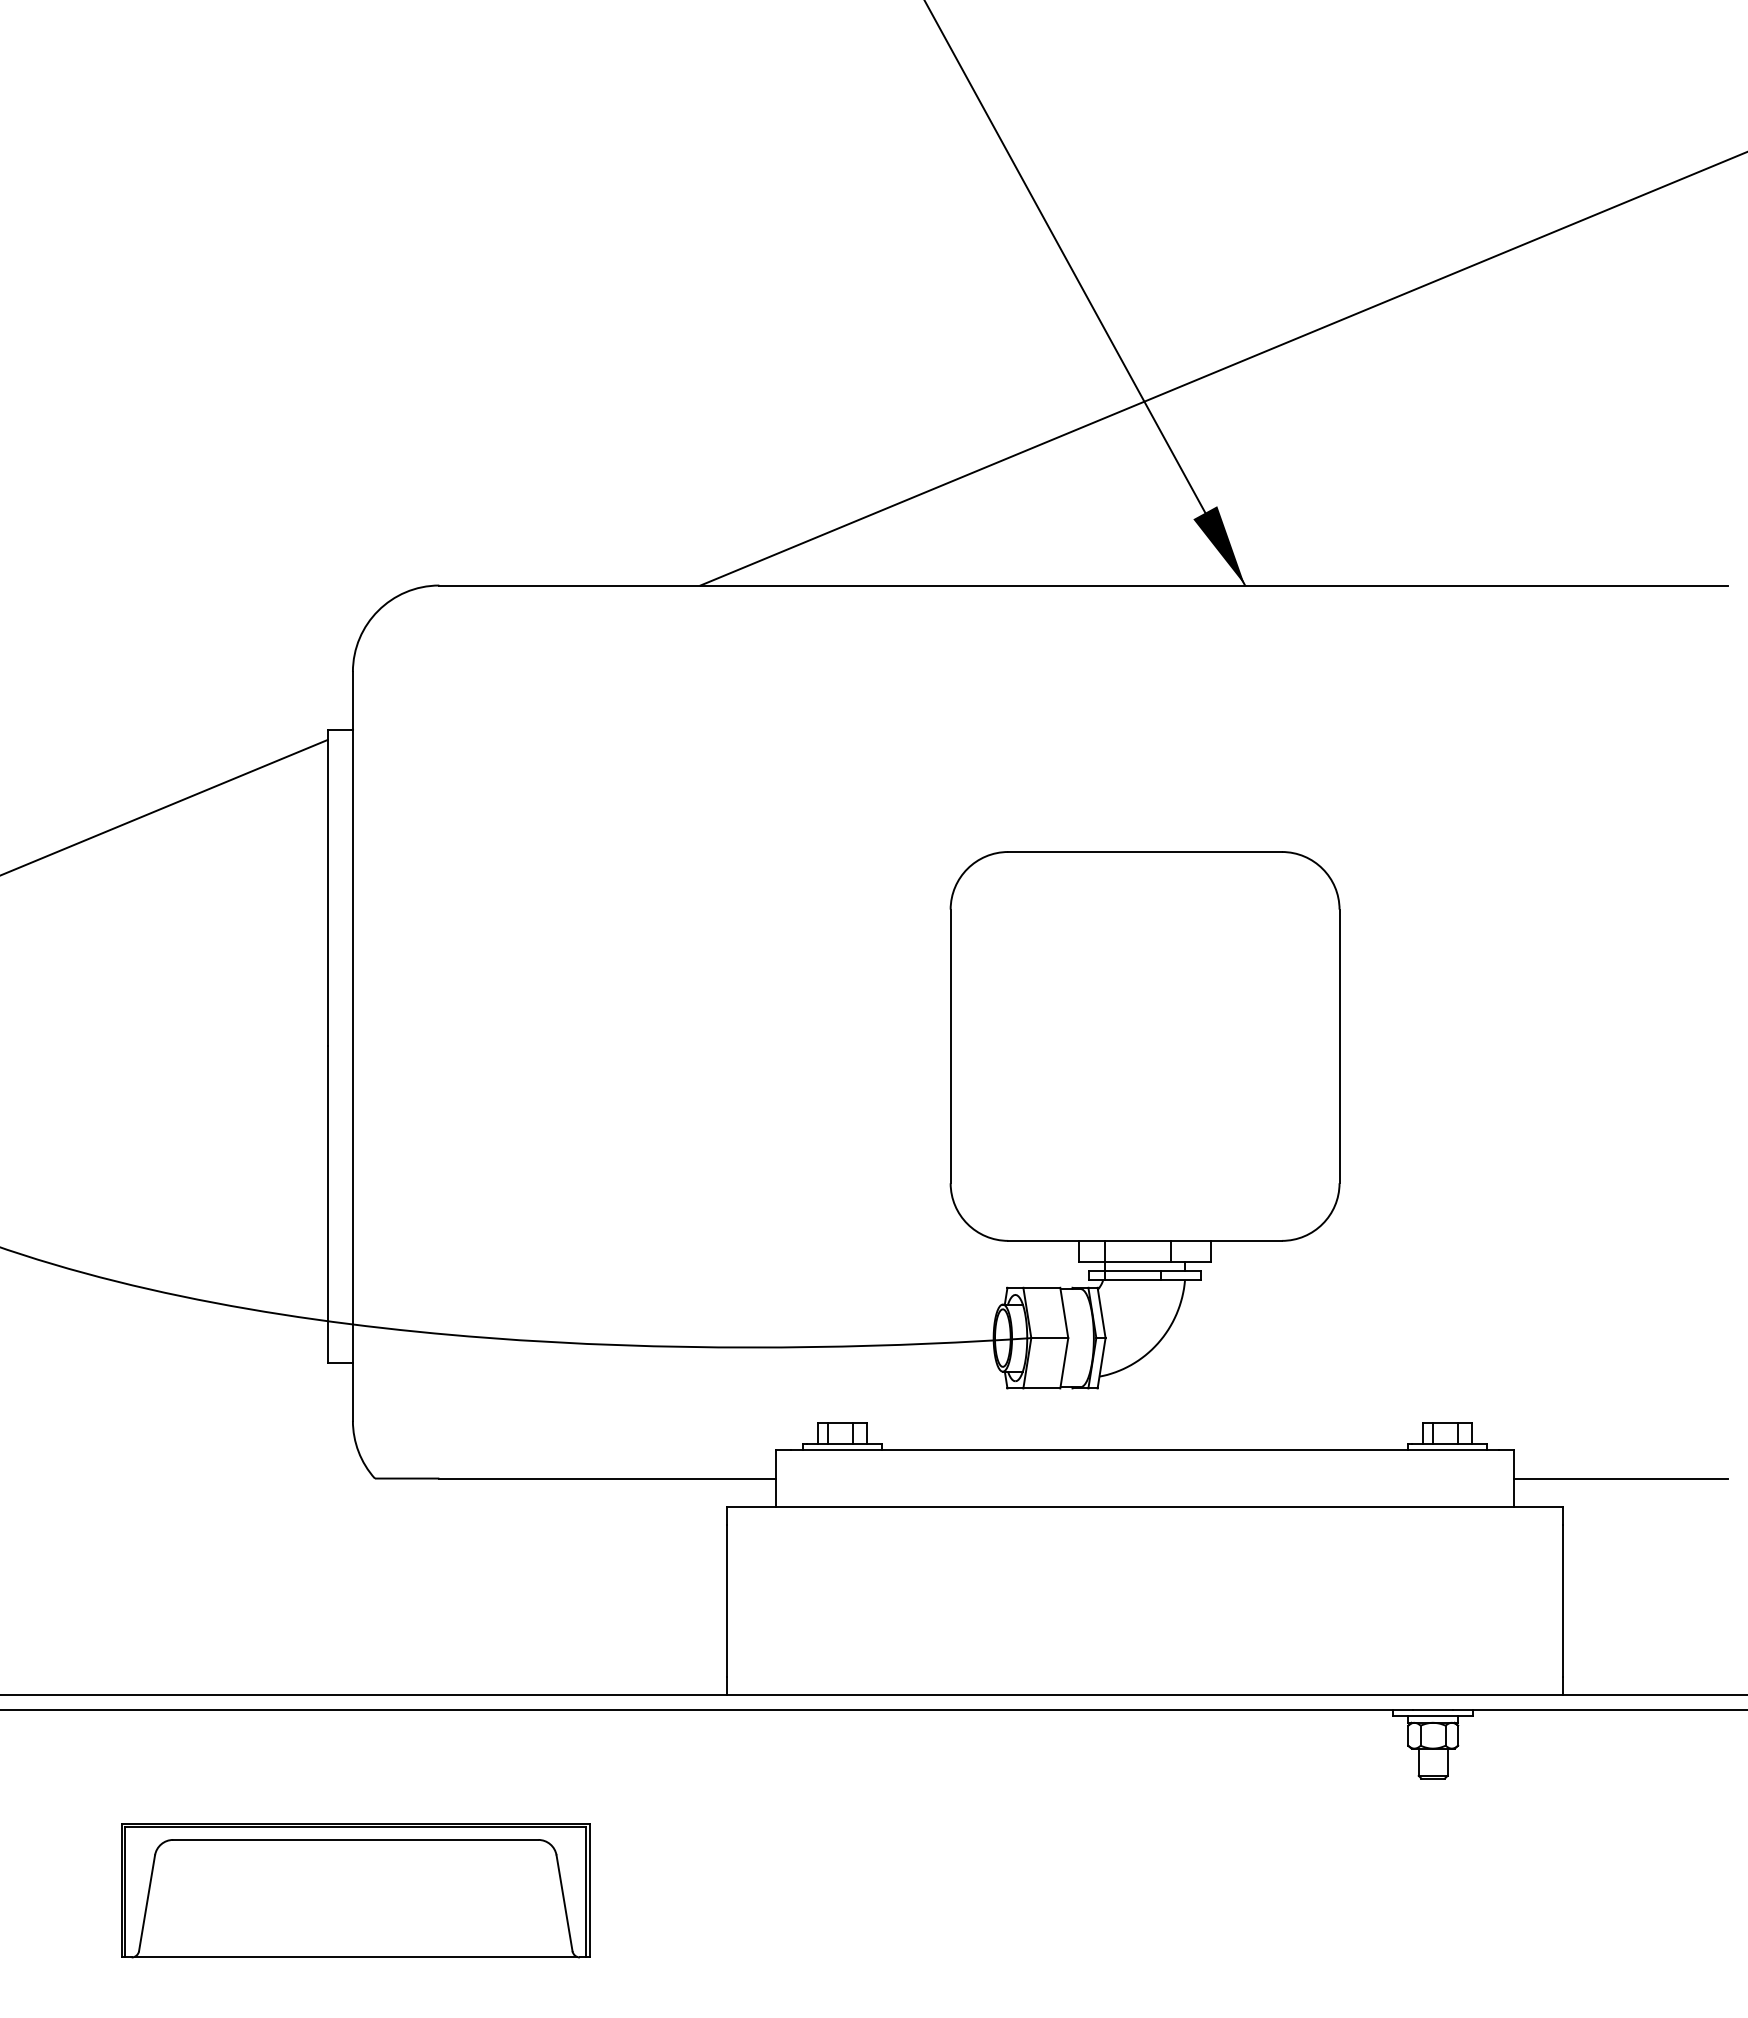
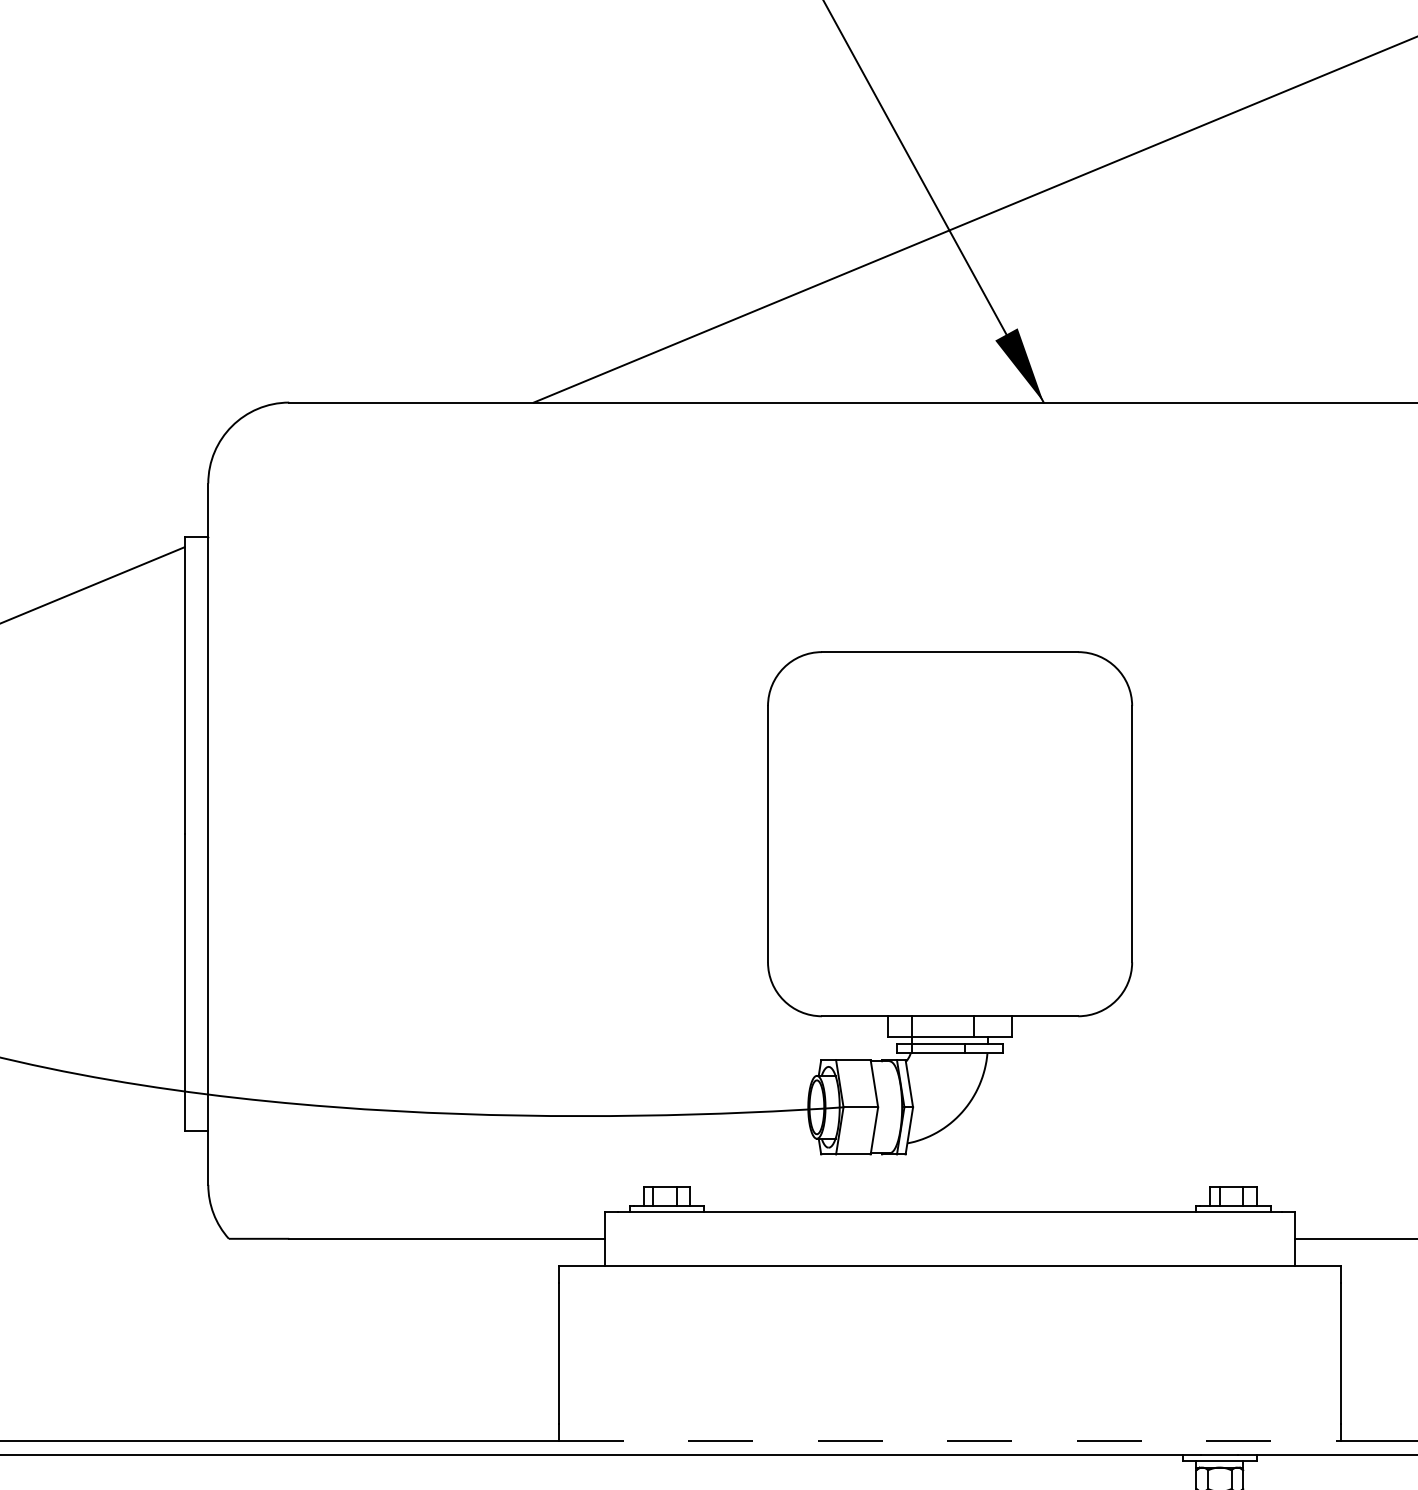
line: (1145, 1694) -> (950, 1441), solid -> dashed

